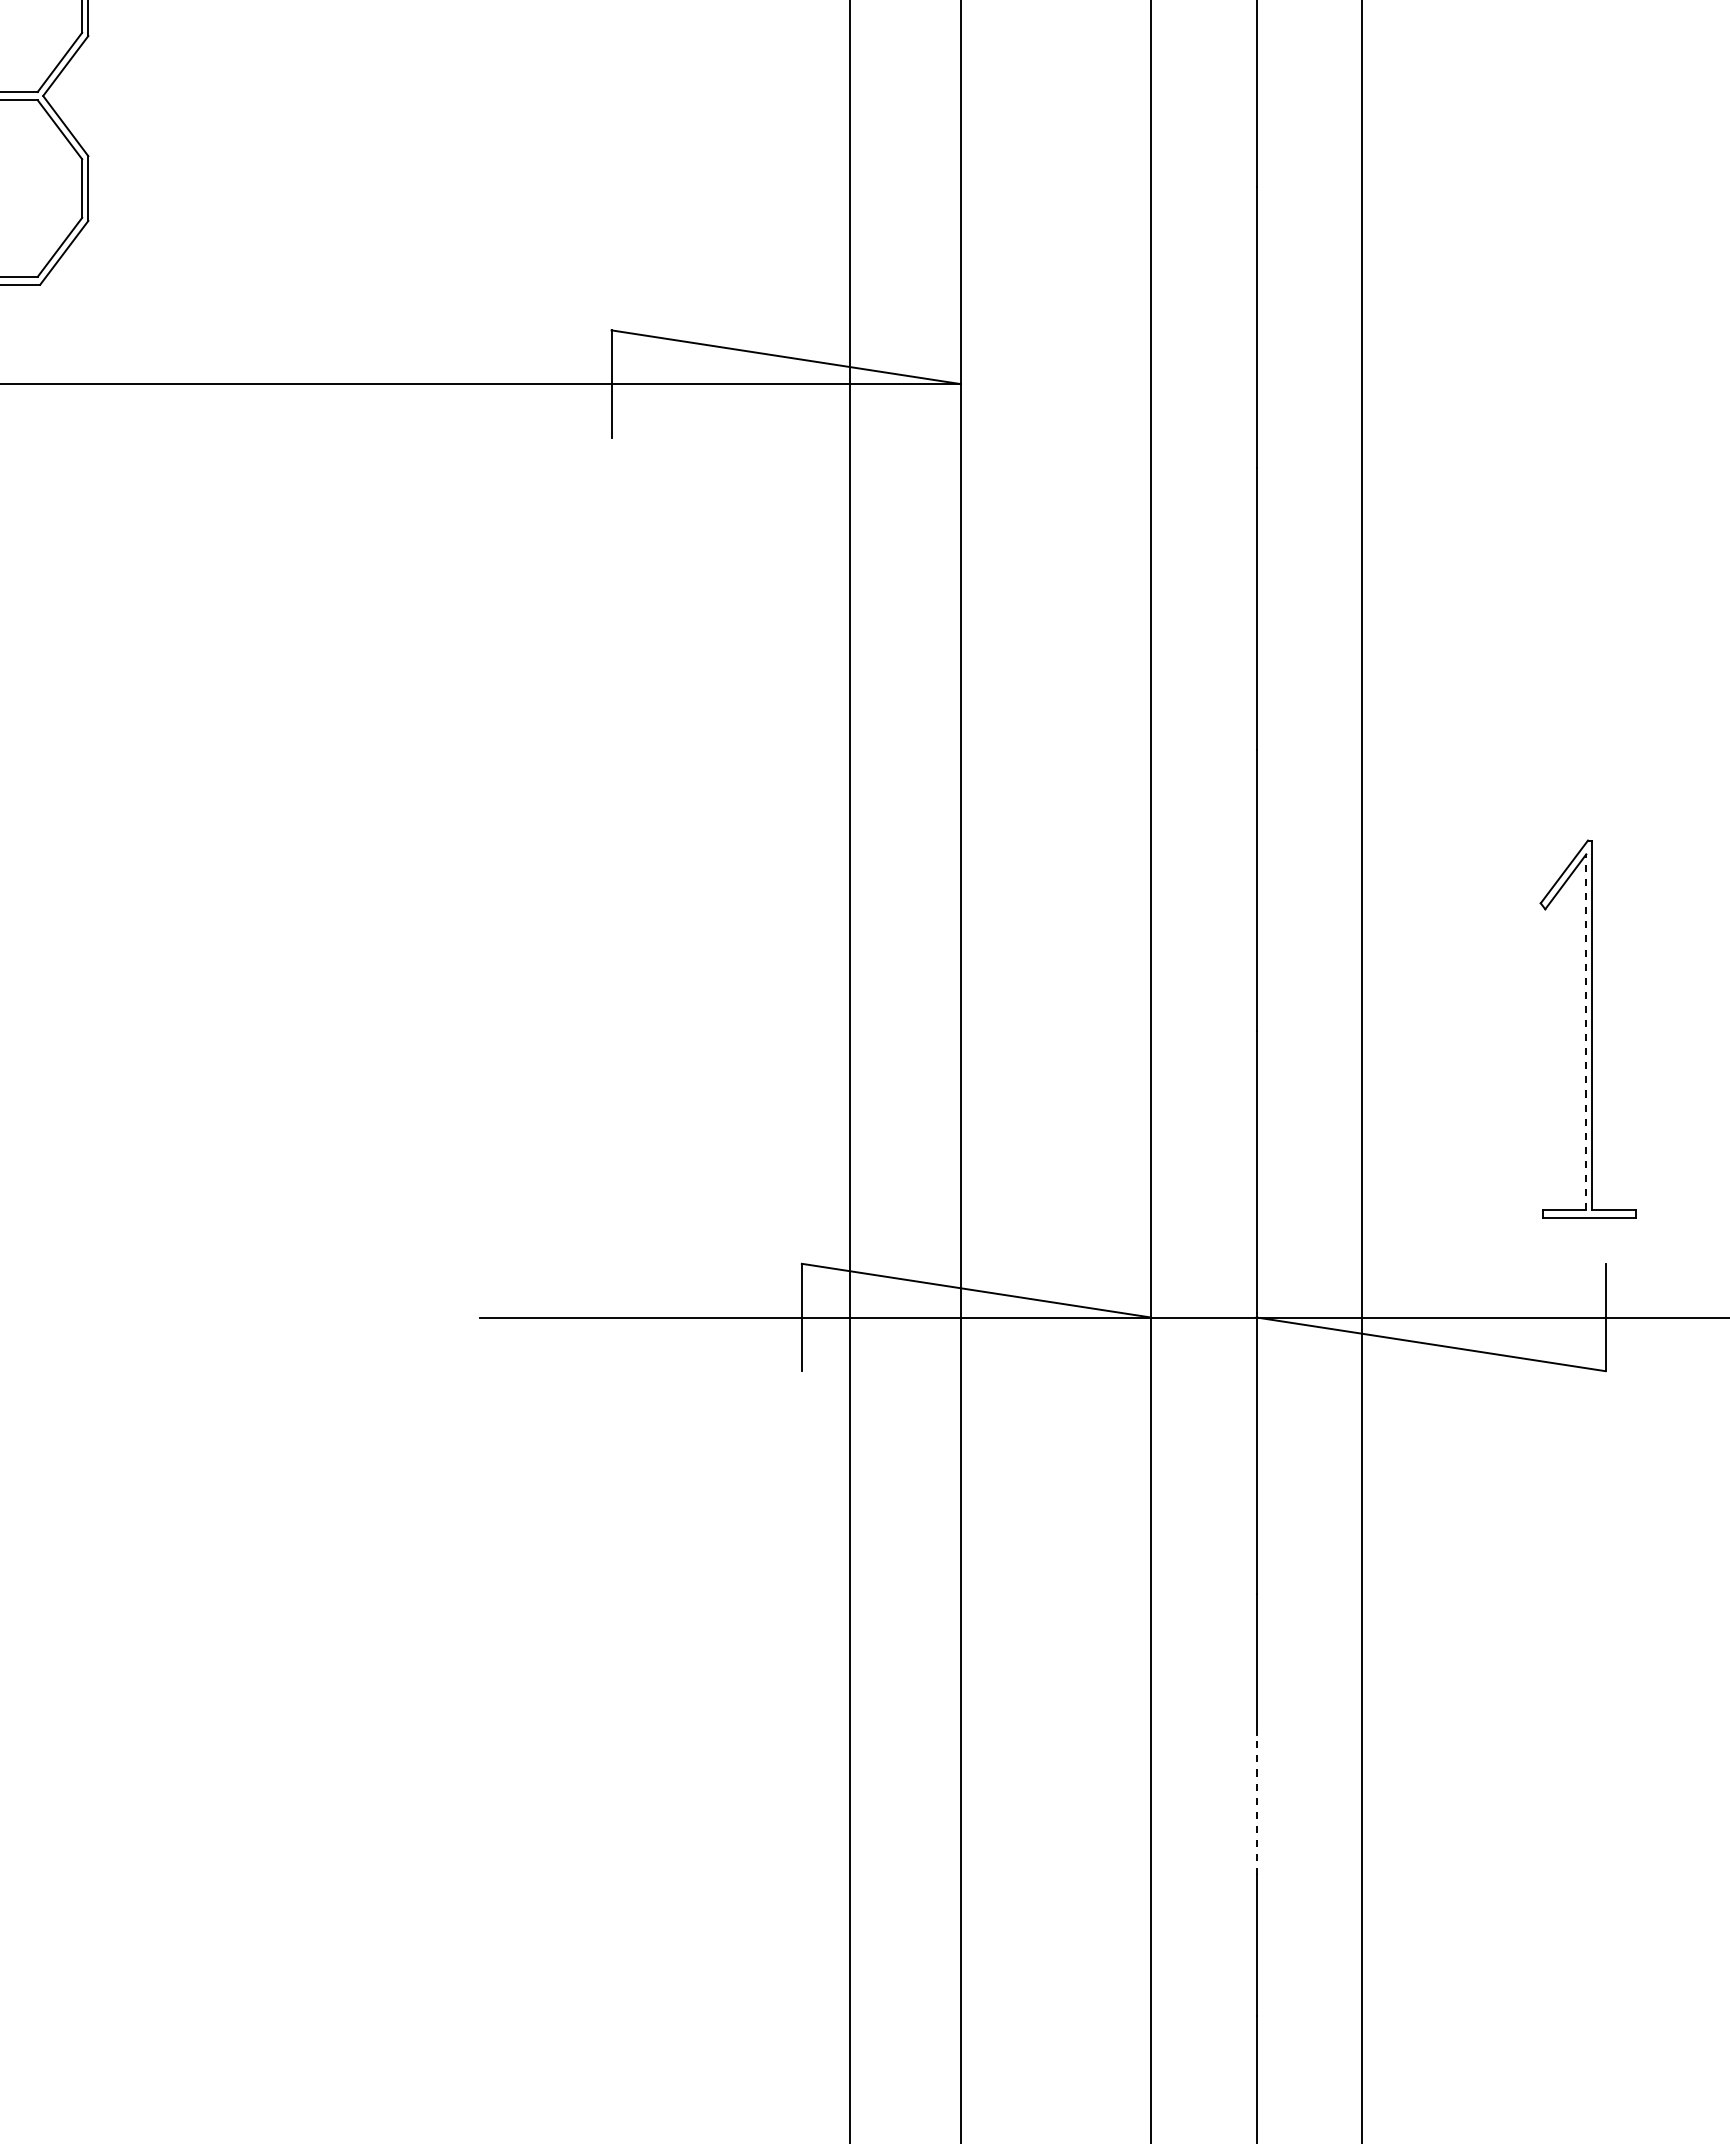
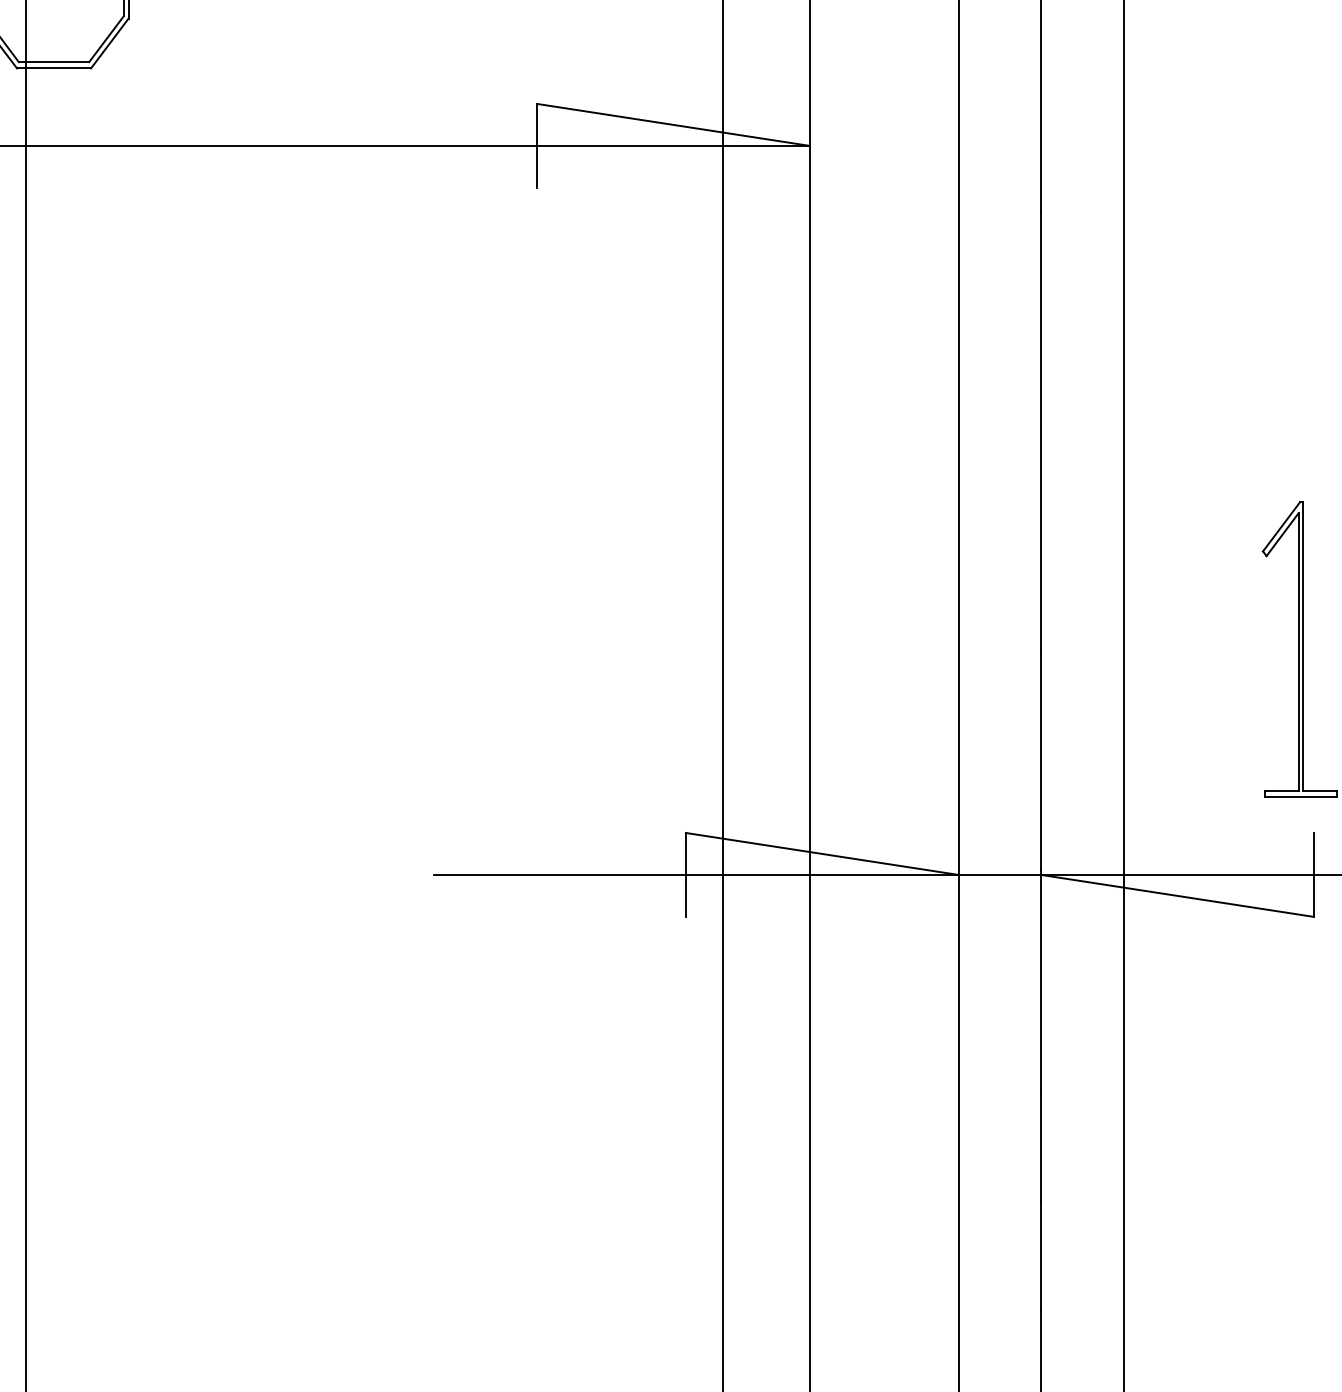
line: (1586, 1032) -> (1298, 652), dashed -> solid
line: (1256, 1804) -> (1041, 1255), dashed -> solid

